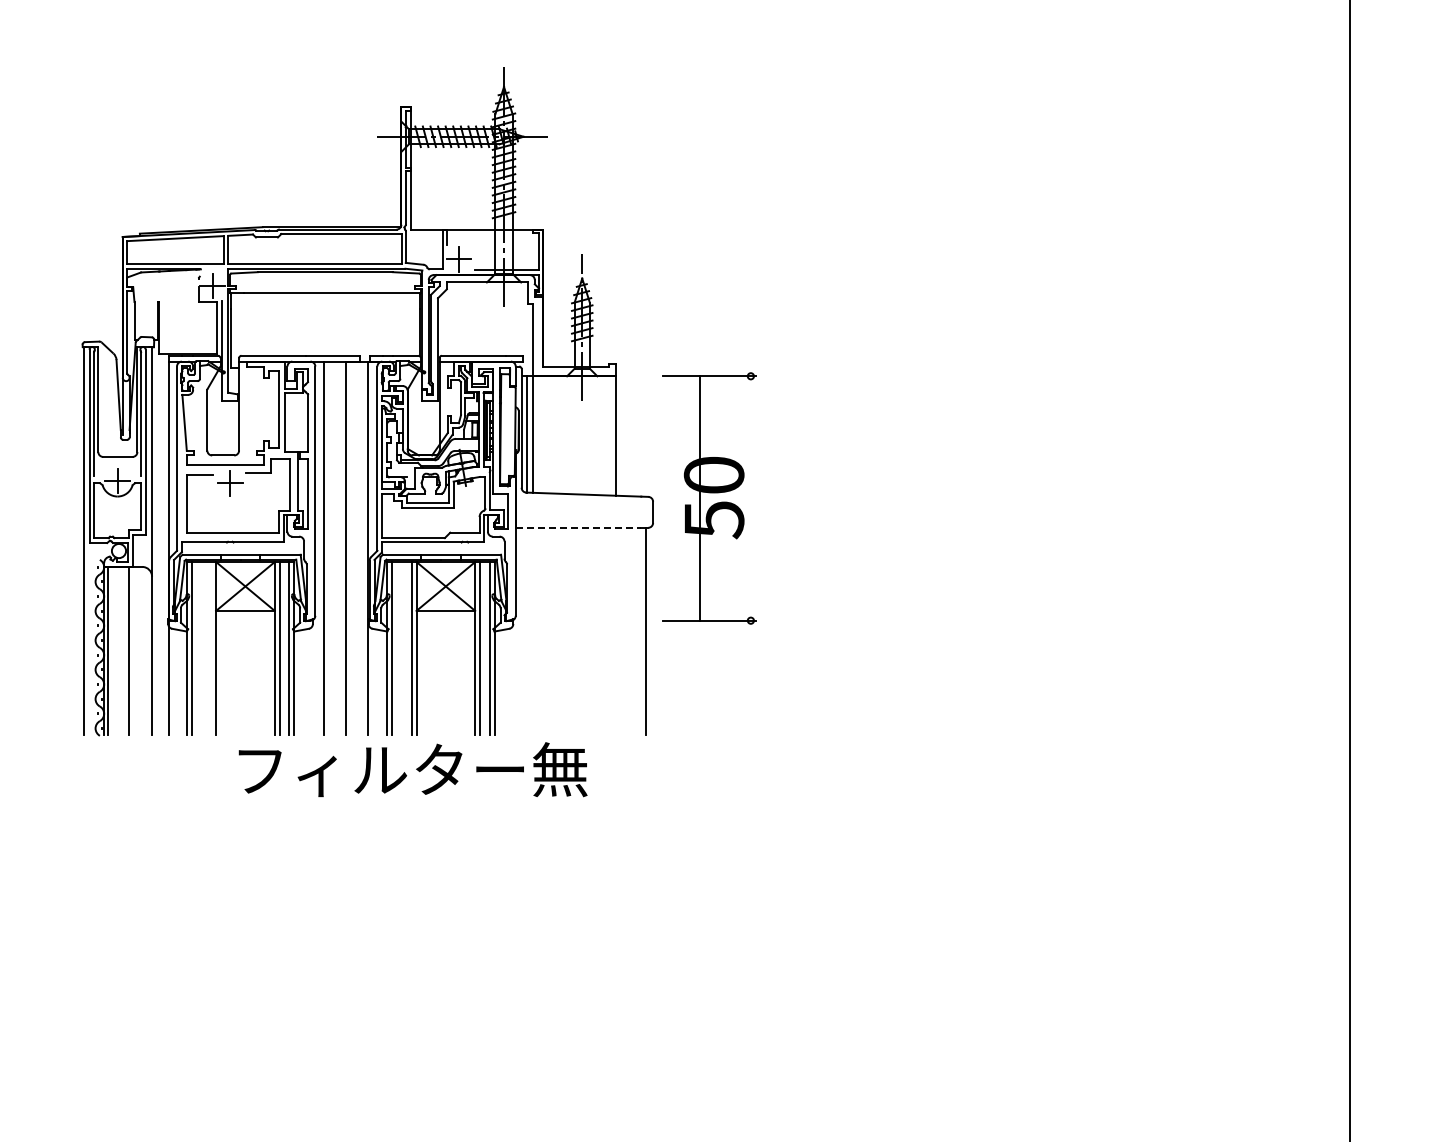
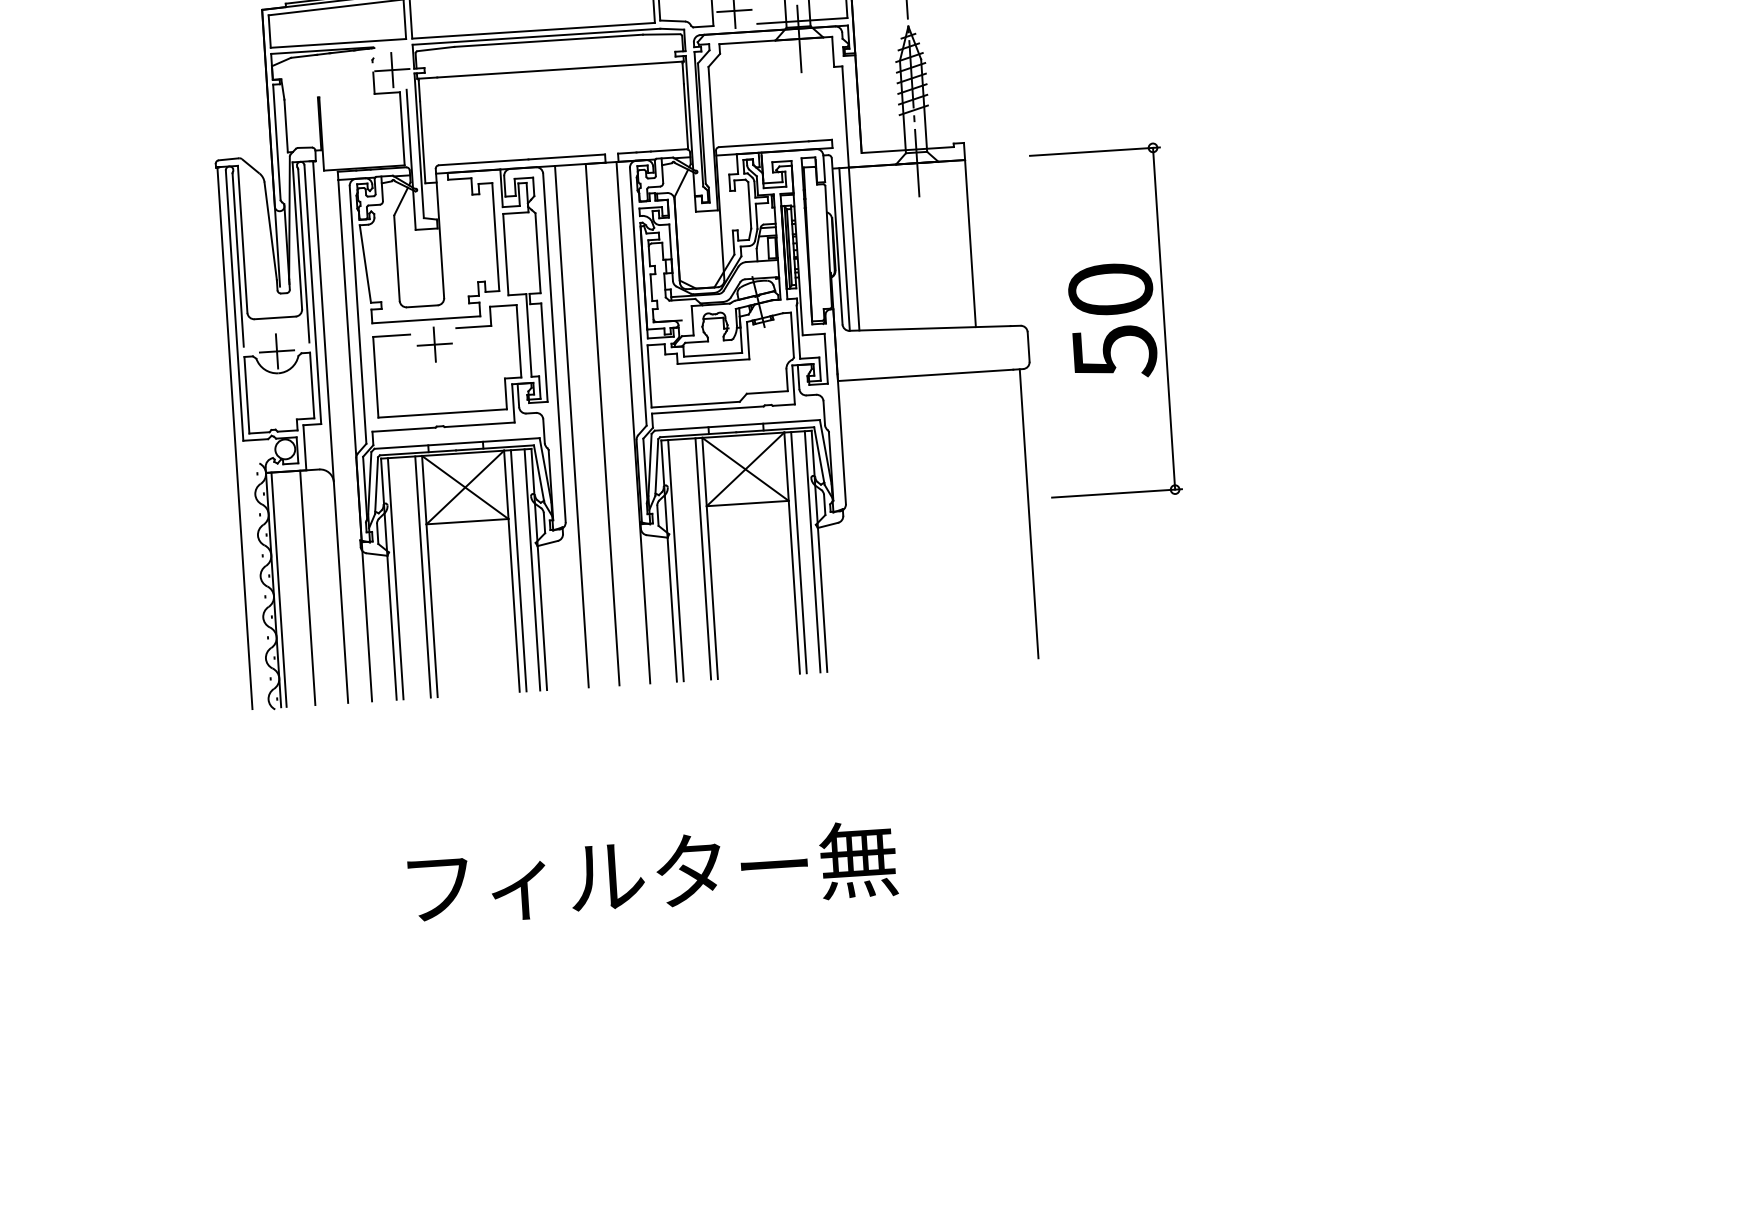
line: (699, 498) -> (1163, 318), moved
line: (578, 527) -> (925, 374), dashed -> solid
line: (211, 648) -> (423, 577), added
text: (412, 769) -> (651, 872), moved

